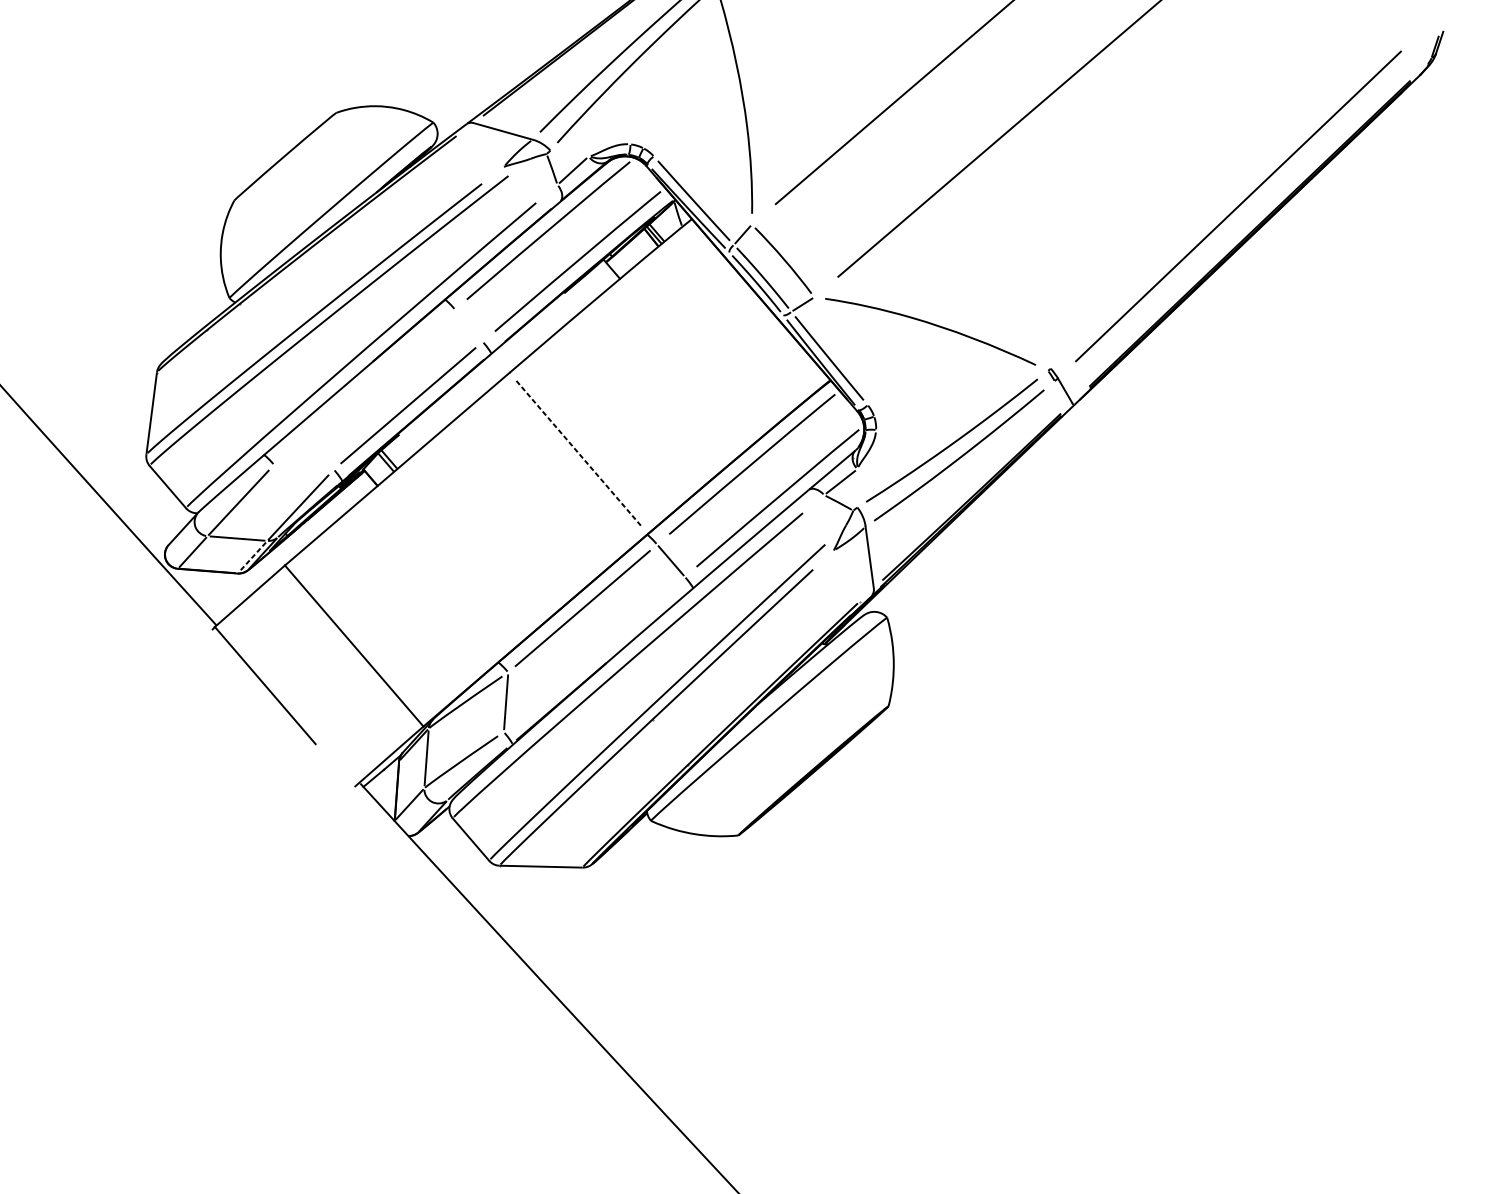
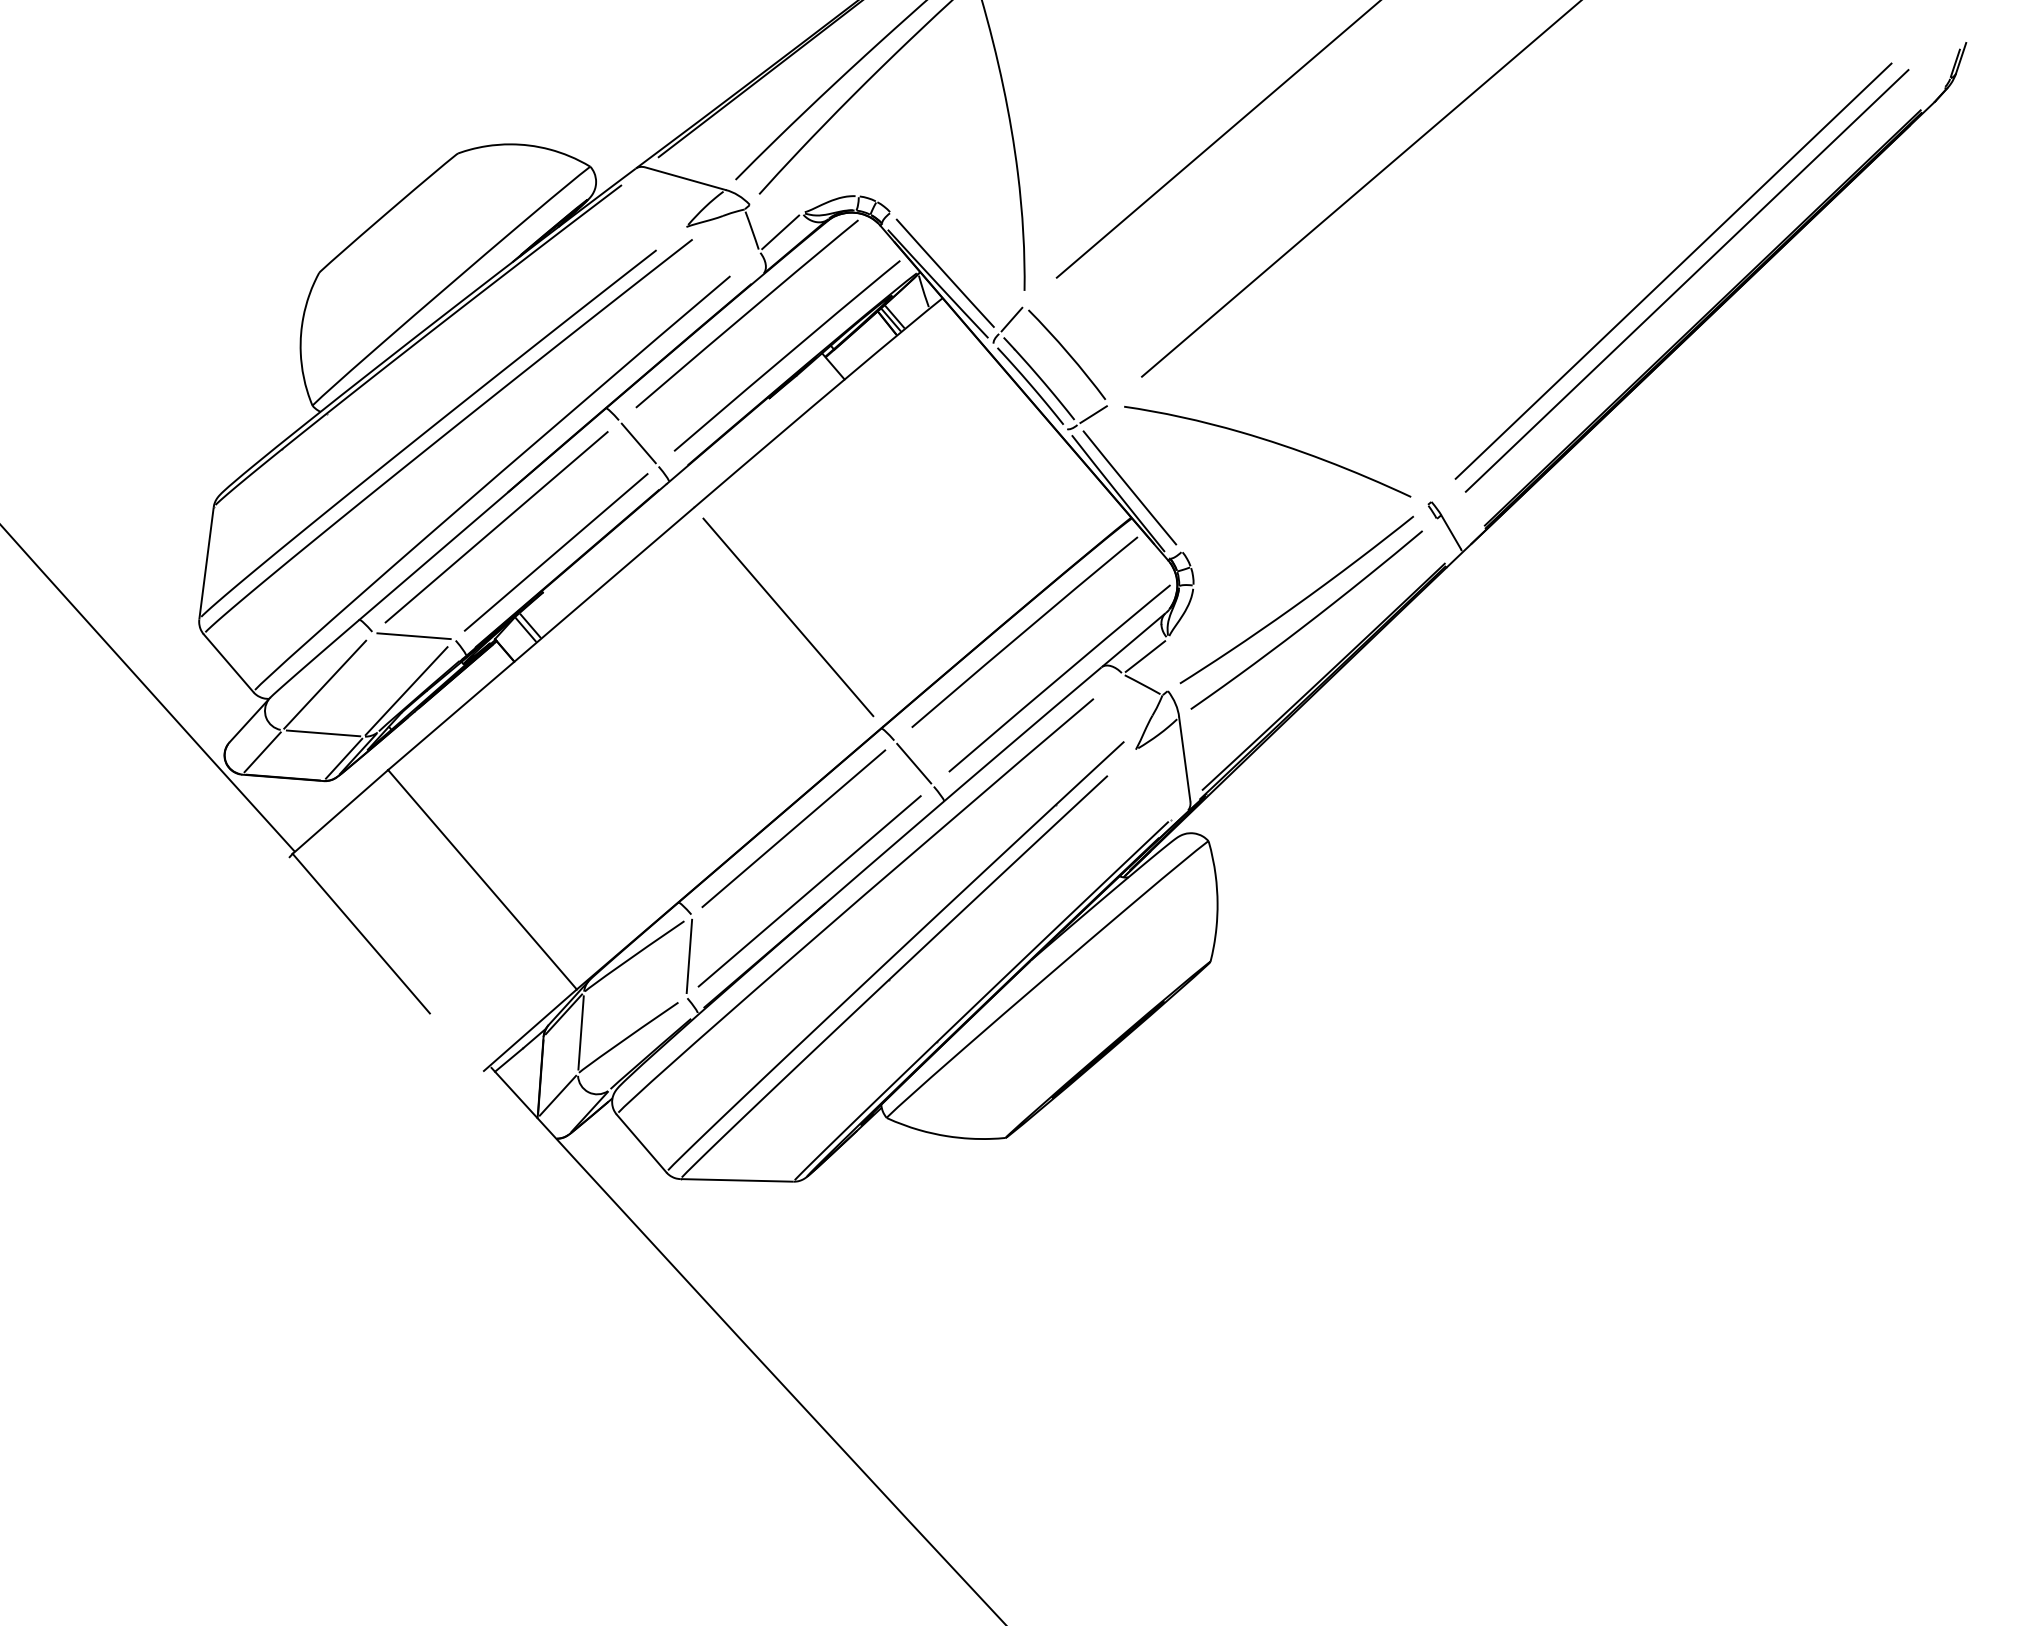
line: (1228, 198) -> (1673, 270), added
line: (468, 325) -> (638, 443), added
line: (364, 387) -> (496, 527), added
line: (578, 453) -> (788, 617), dashed -> solid
line: (303, 467) -> (413, 636), added
line: (252, 556) -> (344, 758), dashed -> solid
line: (594, 654) -> (809, 891), added

